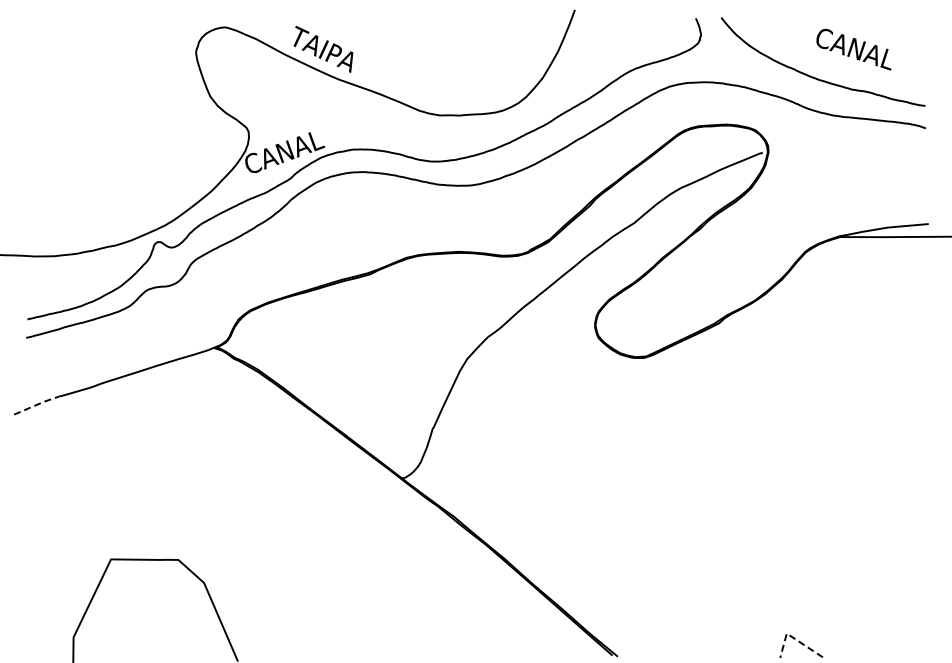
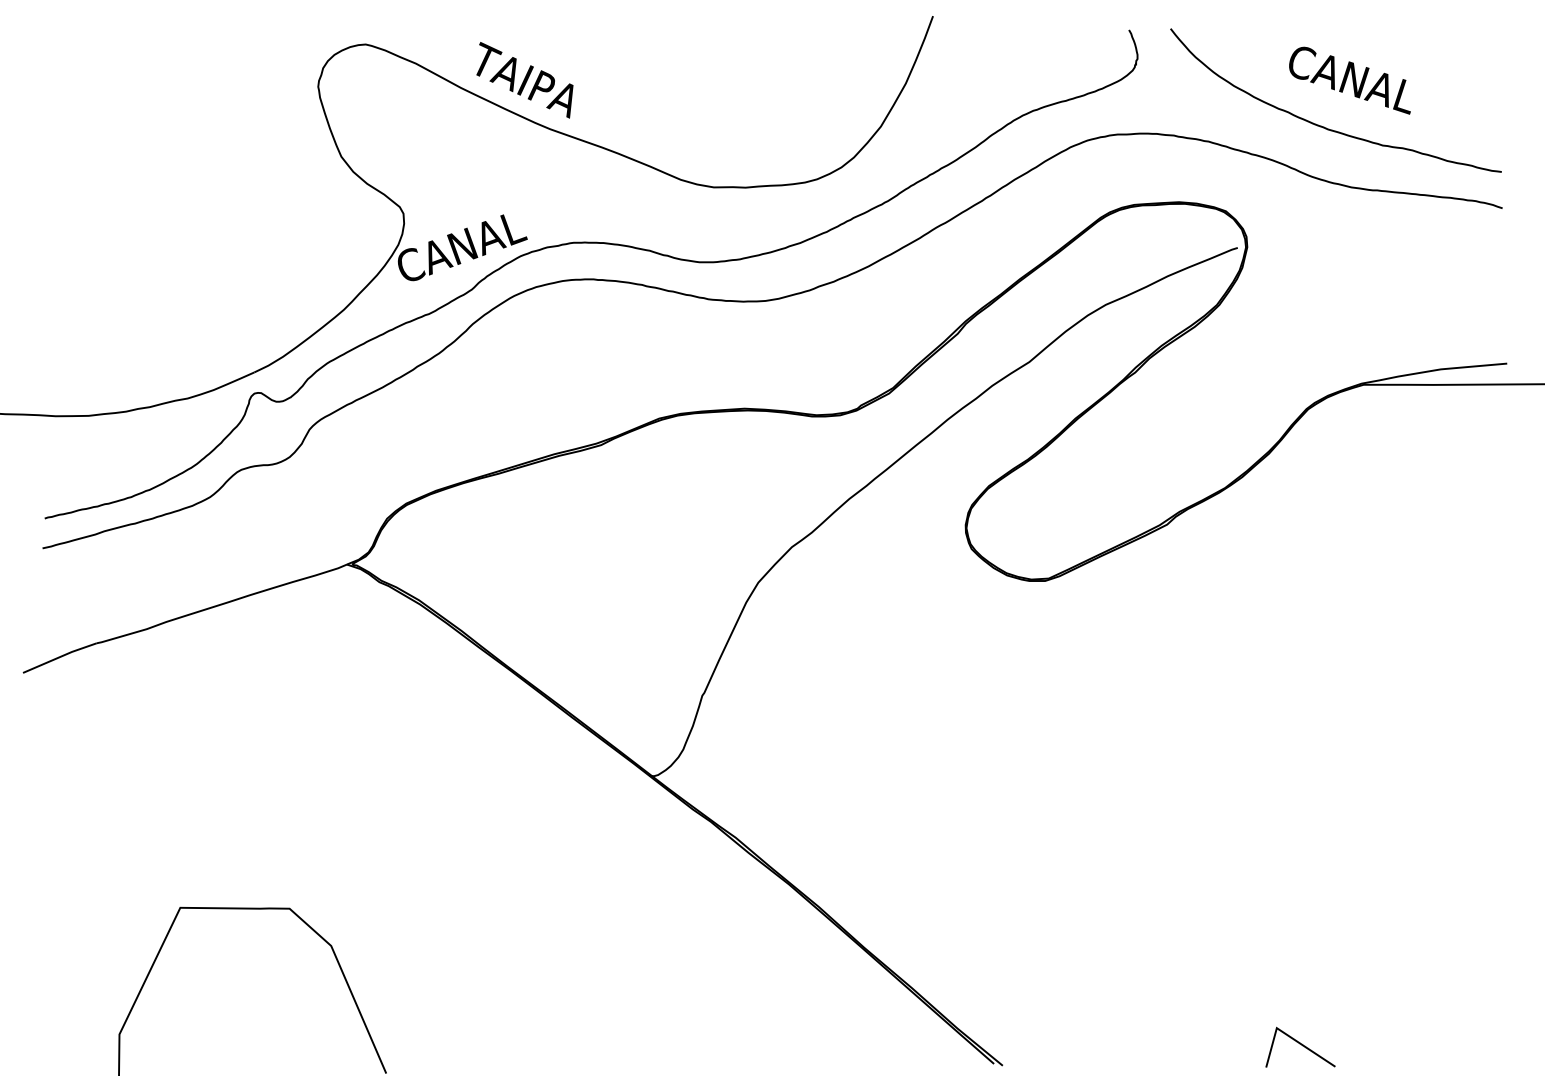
text: (853, 49) -> (1349, 80), moved
line: (37, 404) -> (60, 656), dashed -> solid
line: (793, 637) -> (1287, 1034), dashed -> solid

